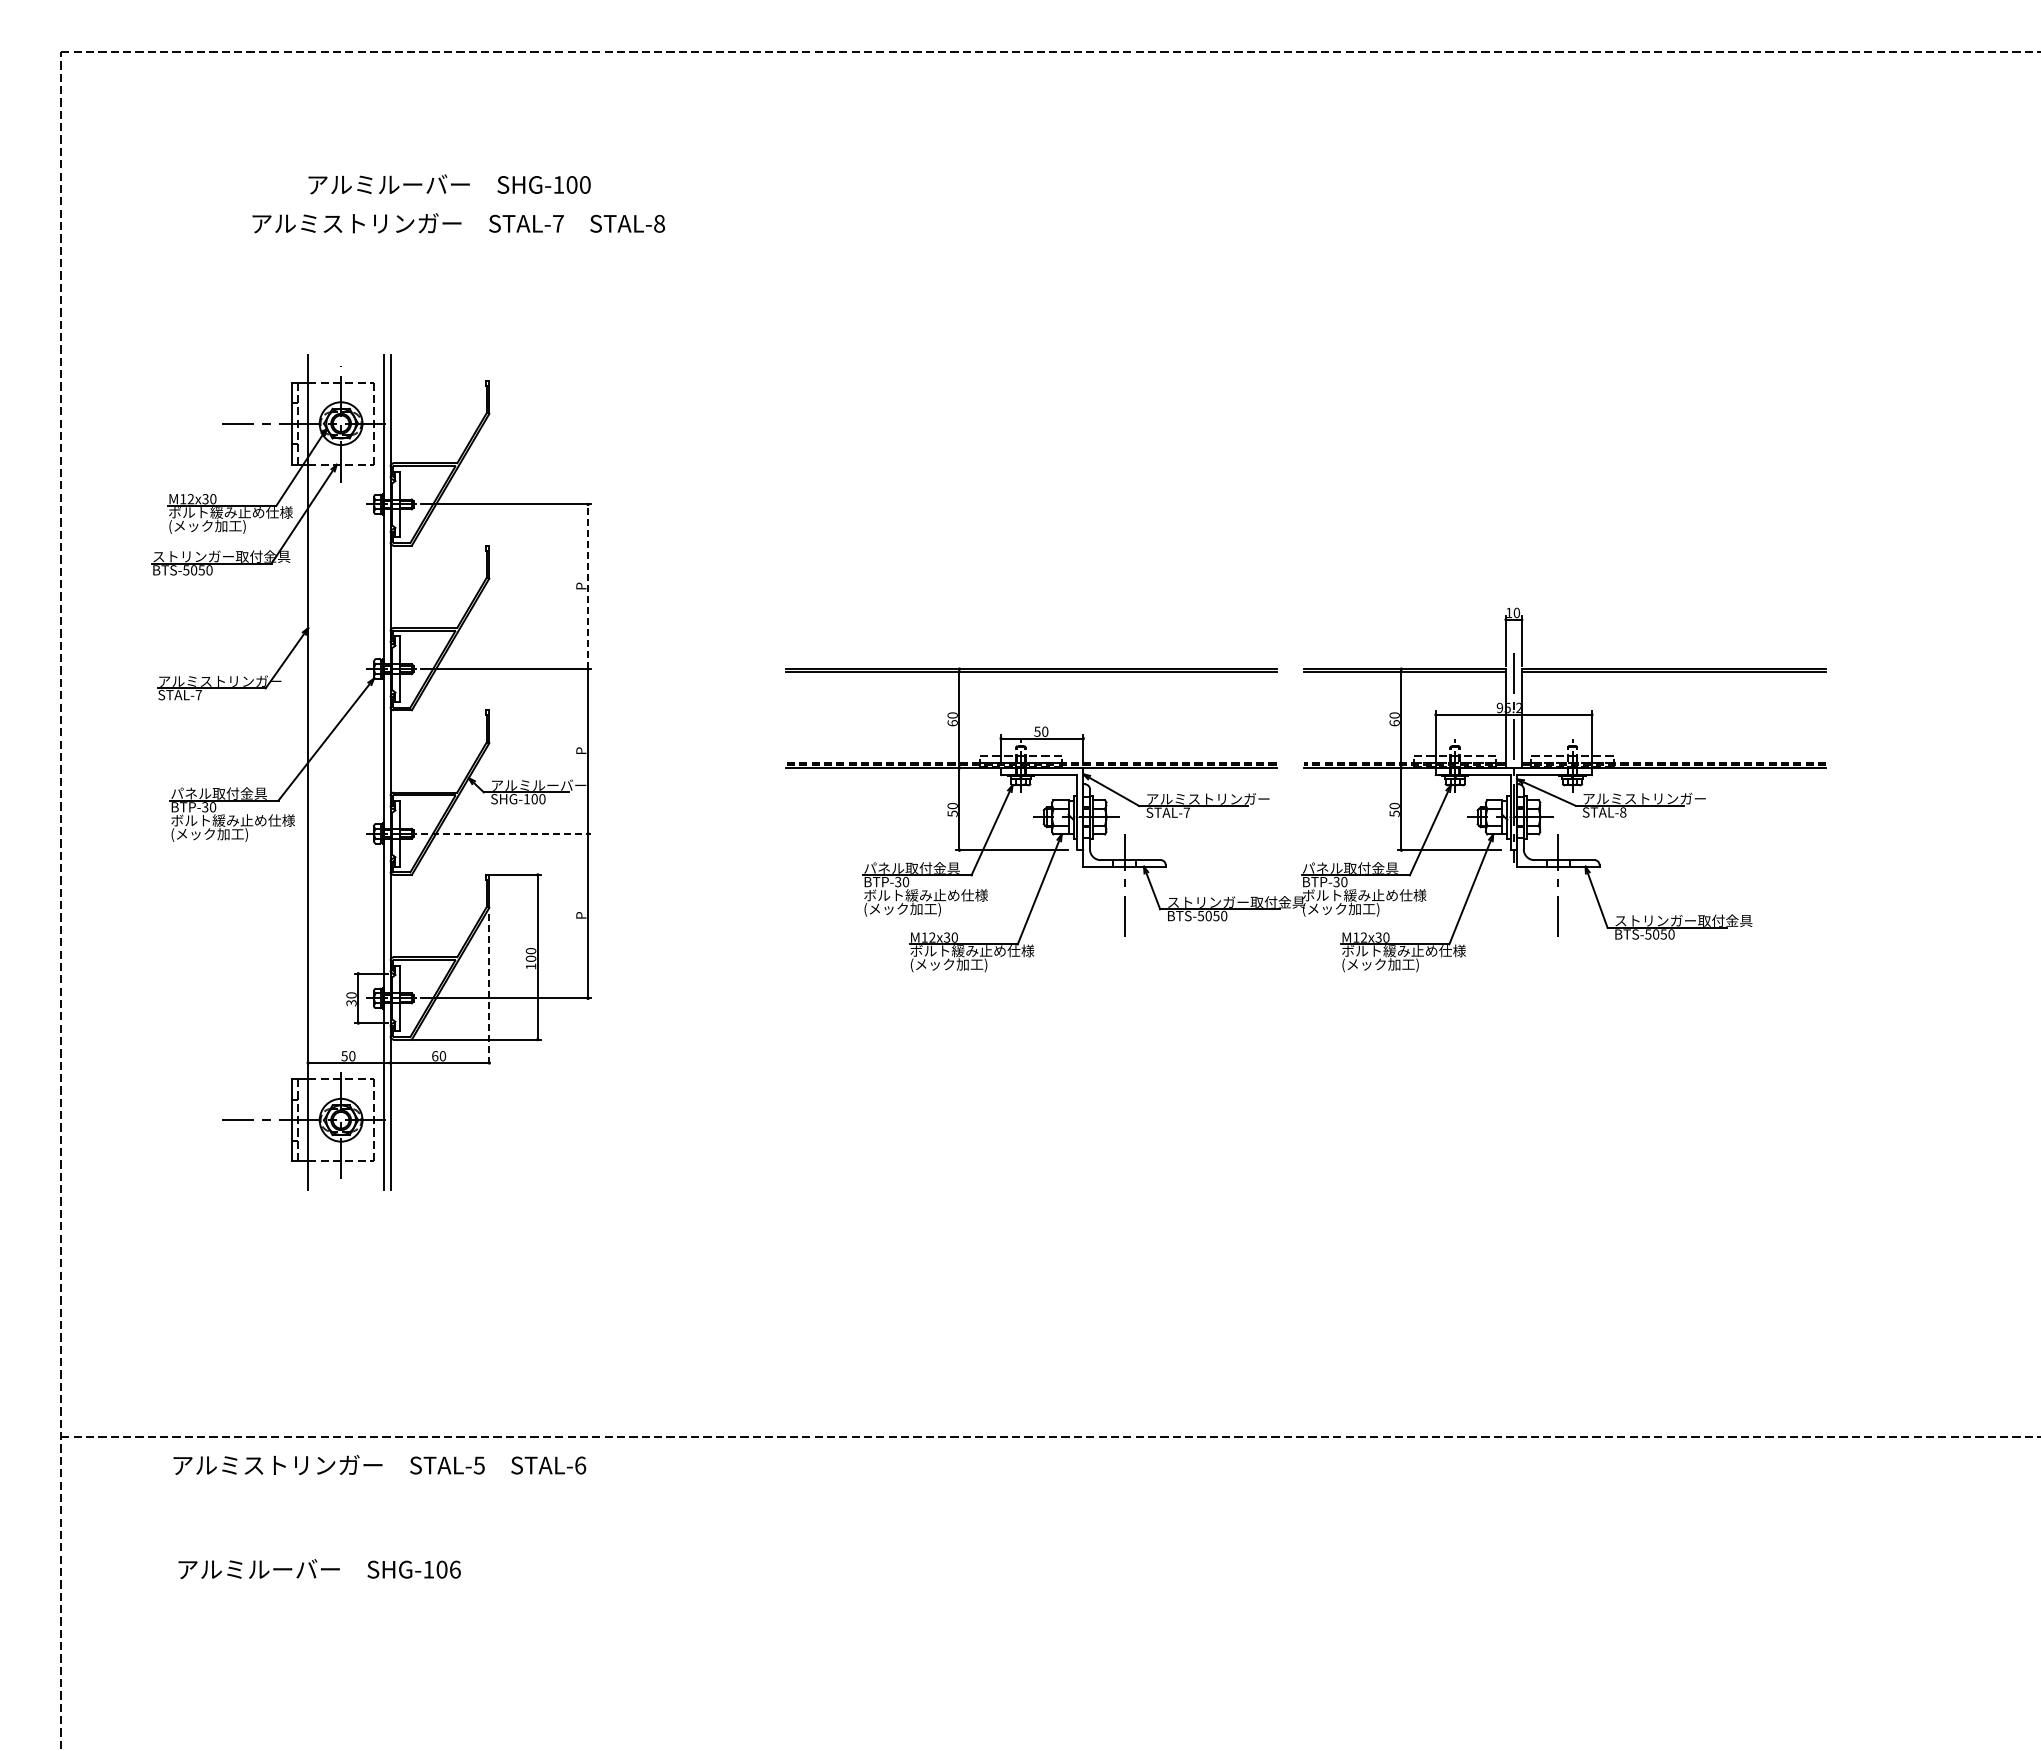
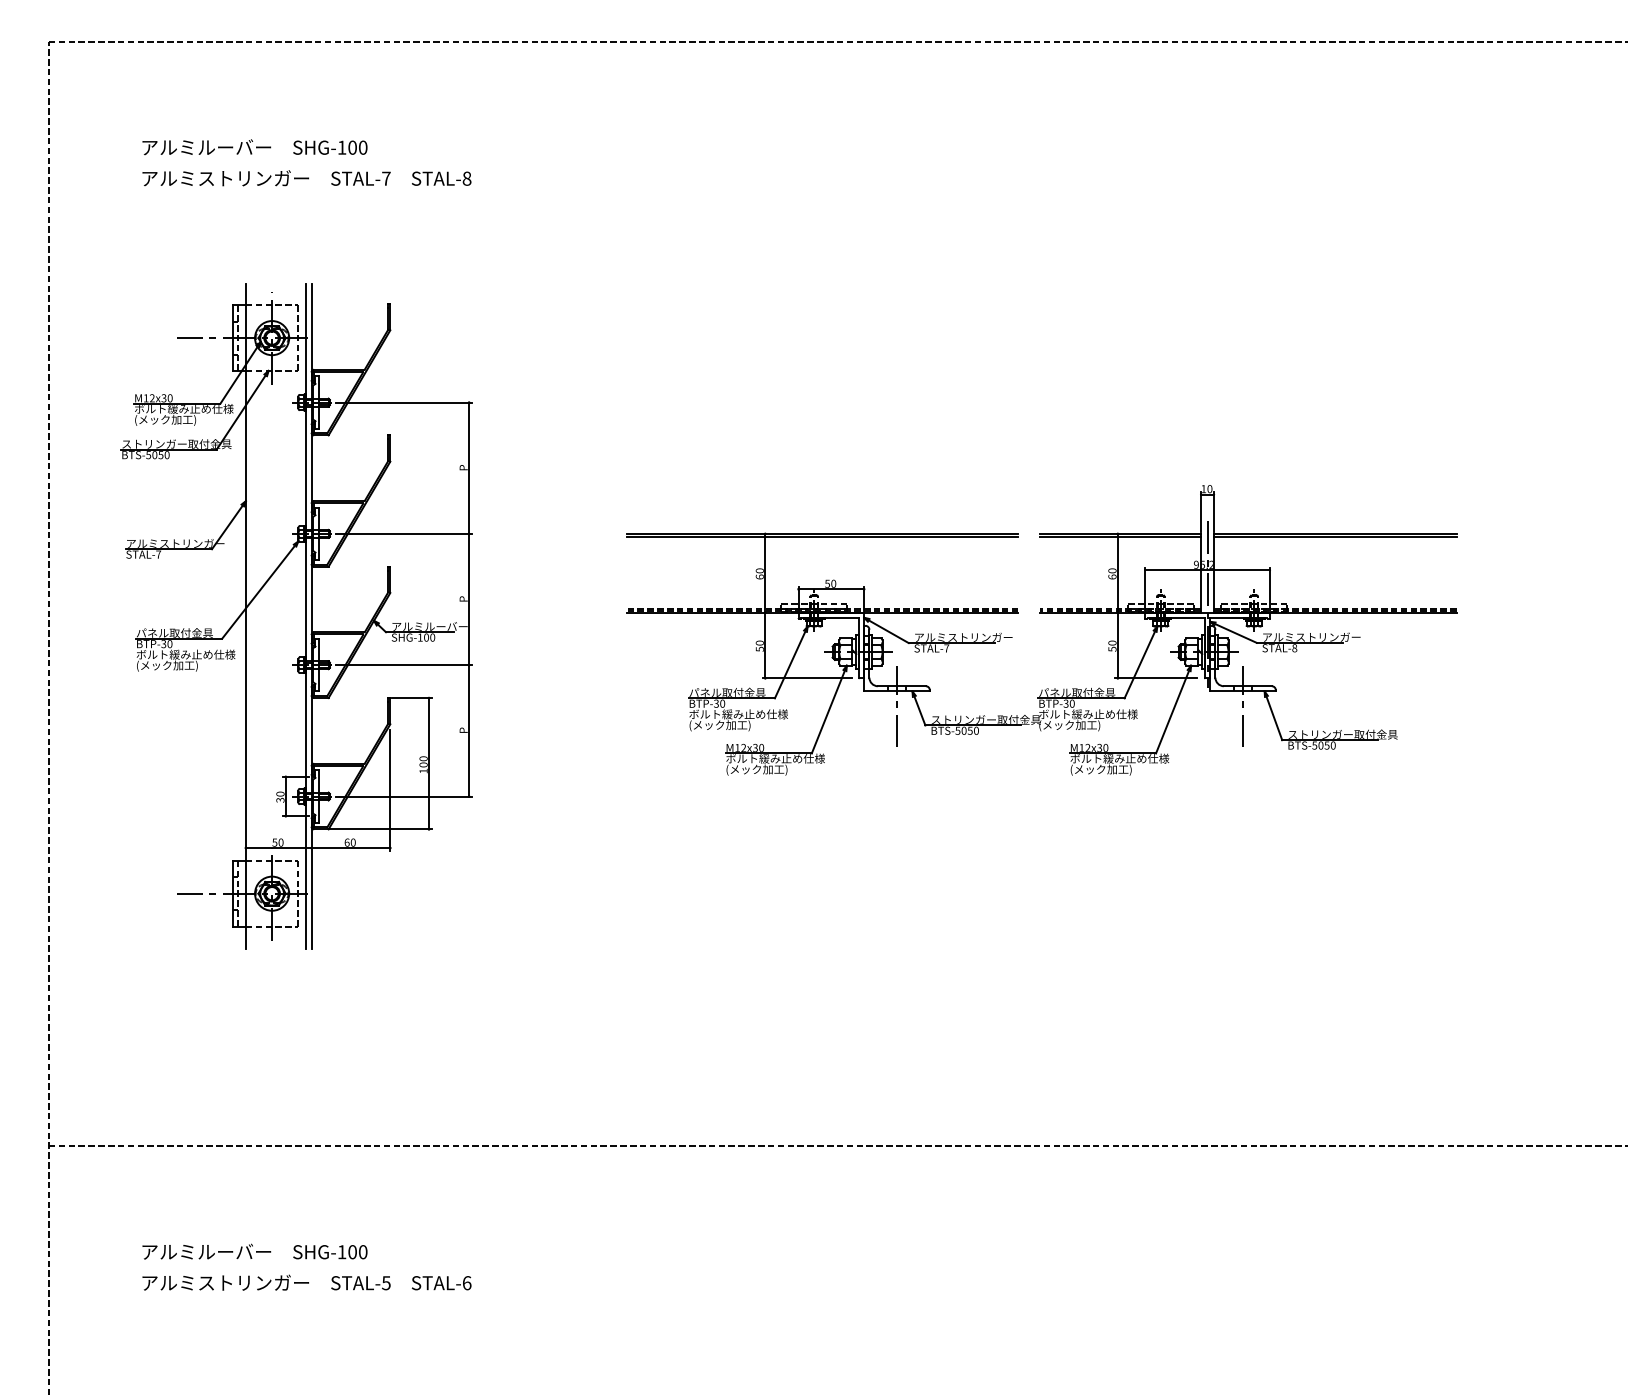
text: (449, 184) -> (254, 147), moved
text: (458, 223) -> (306, 178), moved
line: (588, 586) -> (469, 467), dashed -> solid
line: (506, 833) -> (404, 665), dashed -> solid
line: (489, 990) -> (390, 790), dashed -> solid
text: (379, 1464) -> (306, 1282), moved
text: (455, 1569) -> (363, 1252), SHG-106 -> SHG-100

